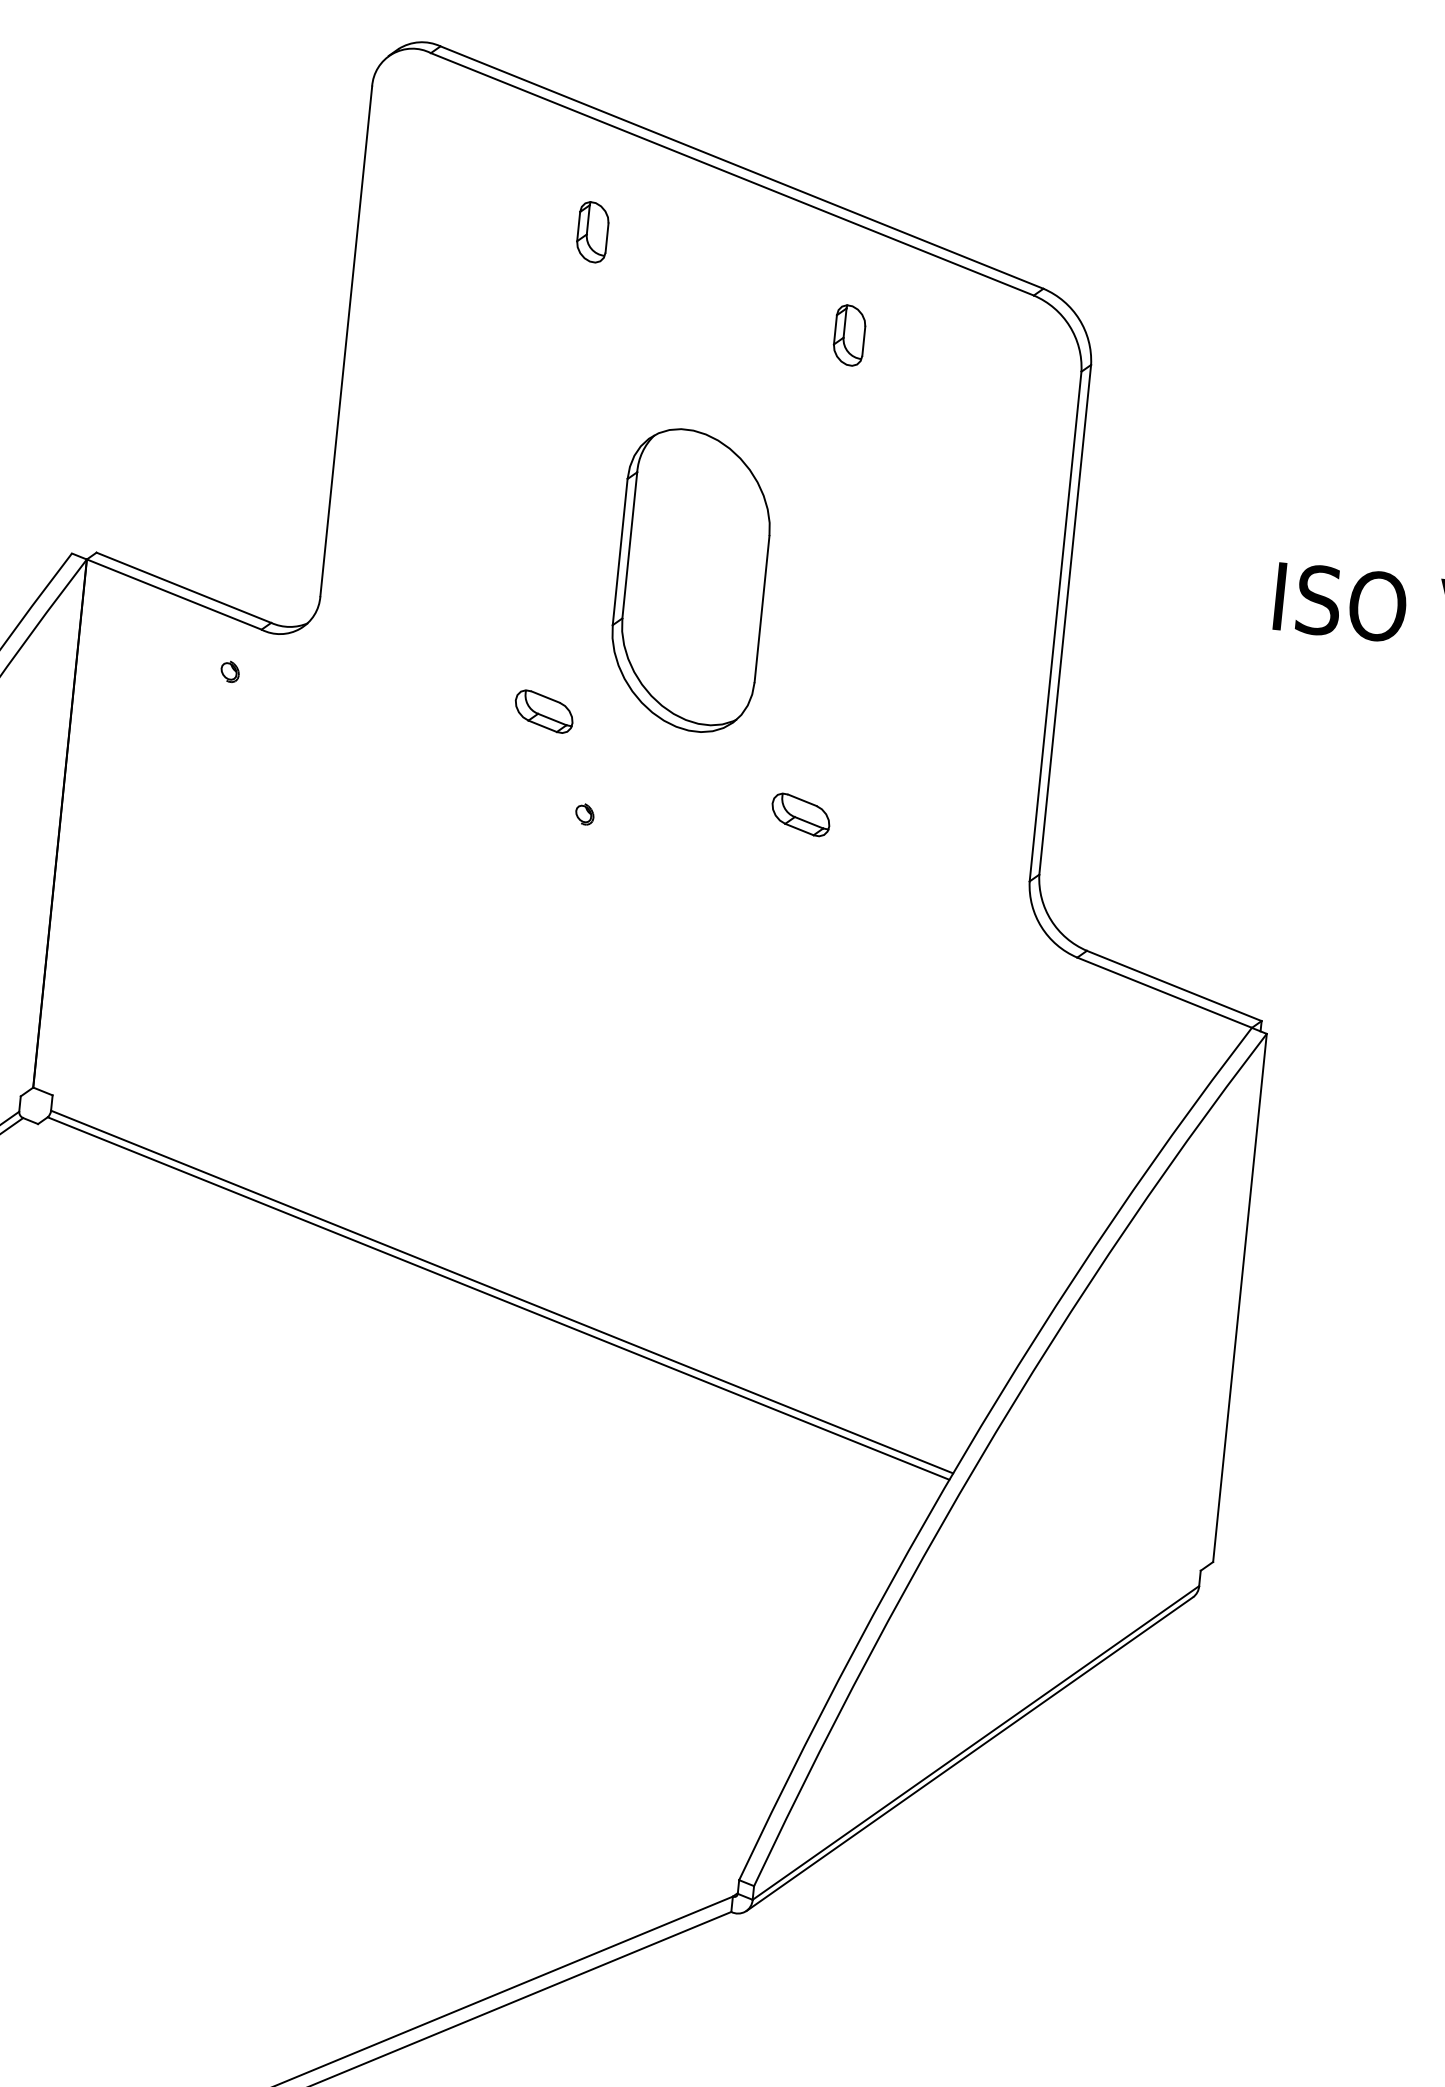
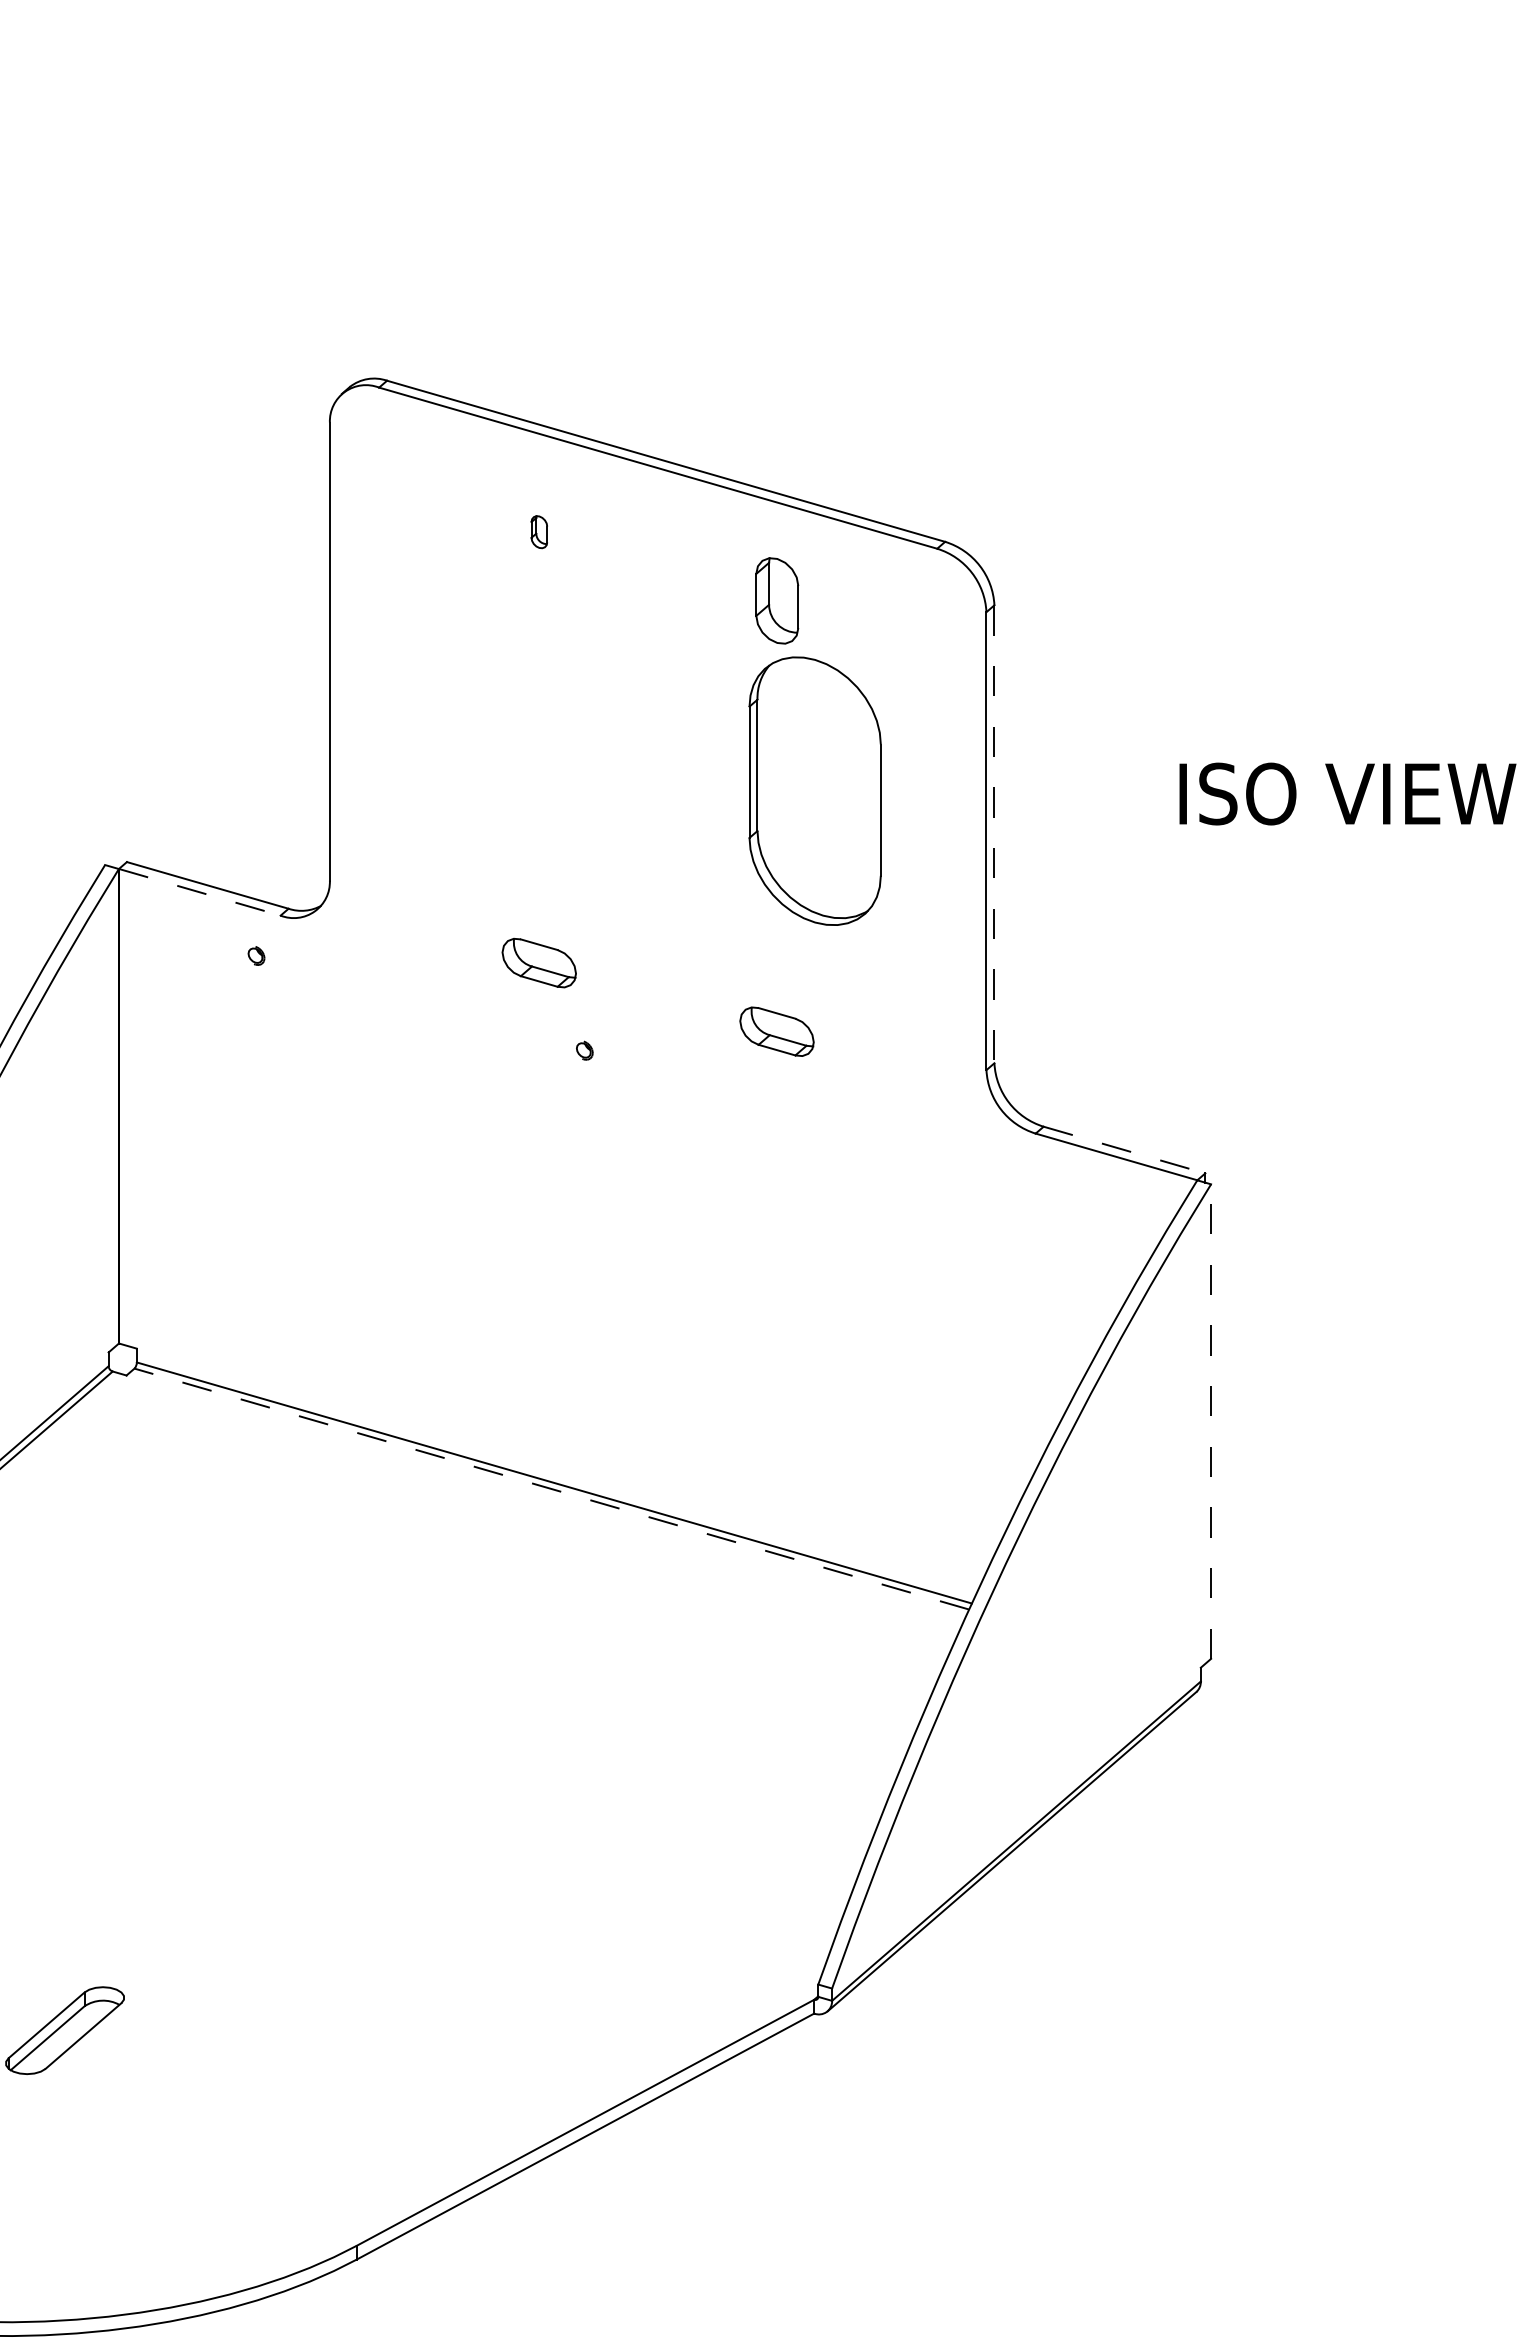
part: (593, 231) -> (539, 531), size x0.6
part: (849, 334) -> (776, 600), size x1.6
part: (690, 579) -> (814, 790), moved
line: (175, 594) -> (200, 892), solid -> dashed
line: (1065, 620) -> (994, 834), solid -> dashed
part: (544, 711) -> (539, 962), size x1.4
part: (800, 814) -> (776, 1031), size x1.4
line: (1174, 986) -> (1124, 1150), solid -> dashed
line: (498, 1297) -> (551, 1488), solid -> dashed
line: (1240, 1297) -> (1211, 1421), solid -> dashed

